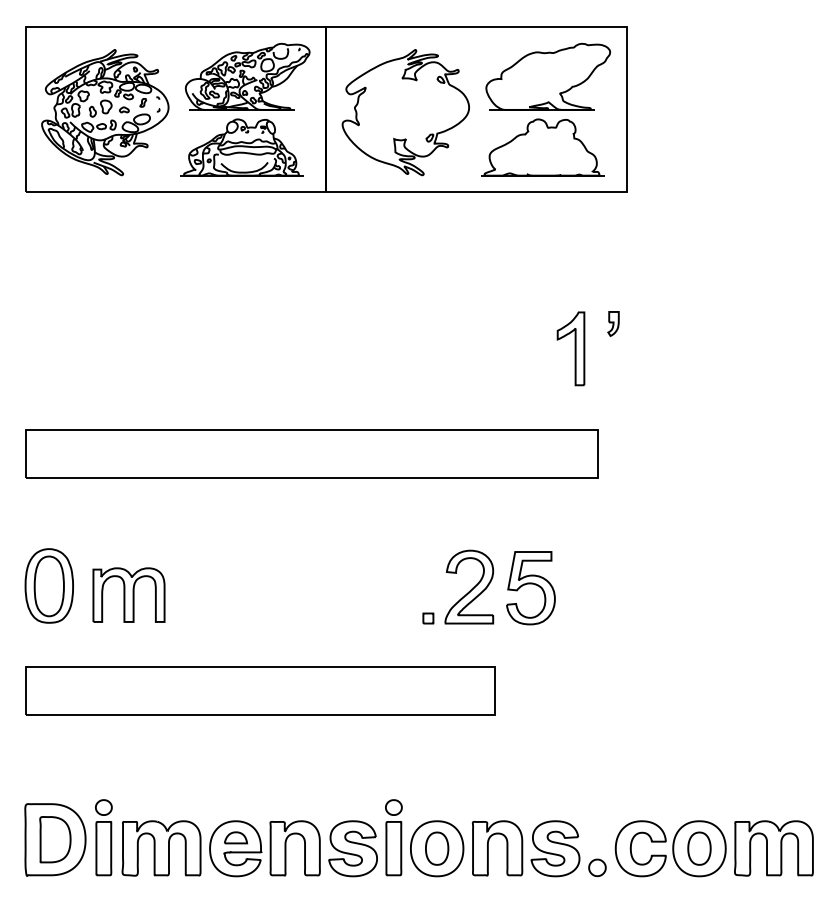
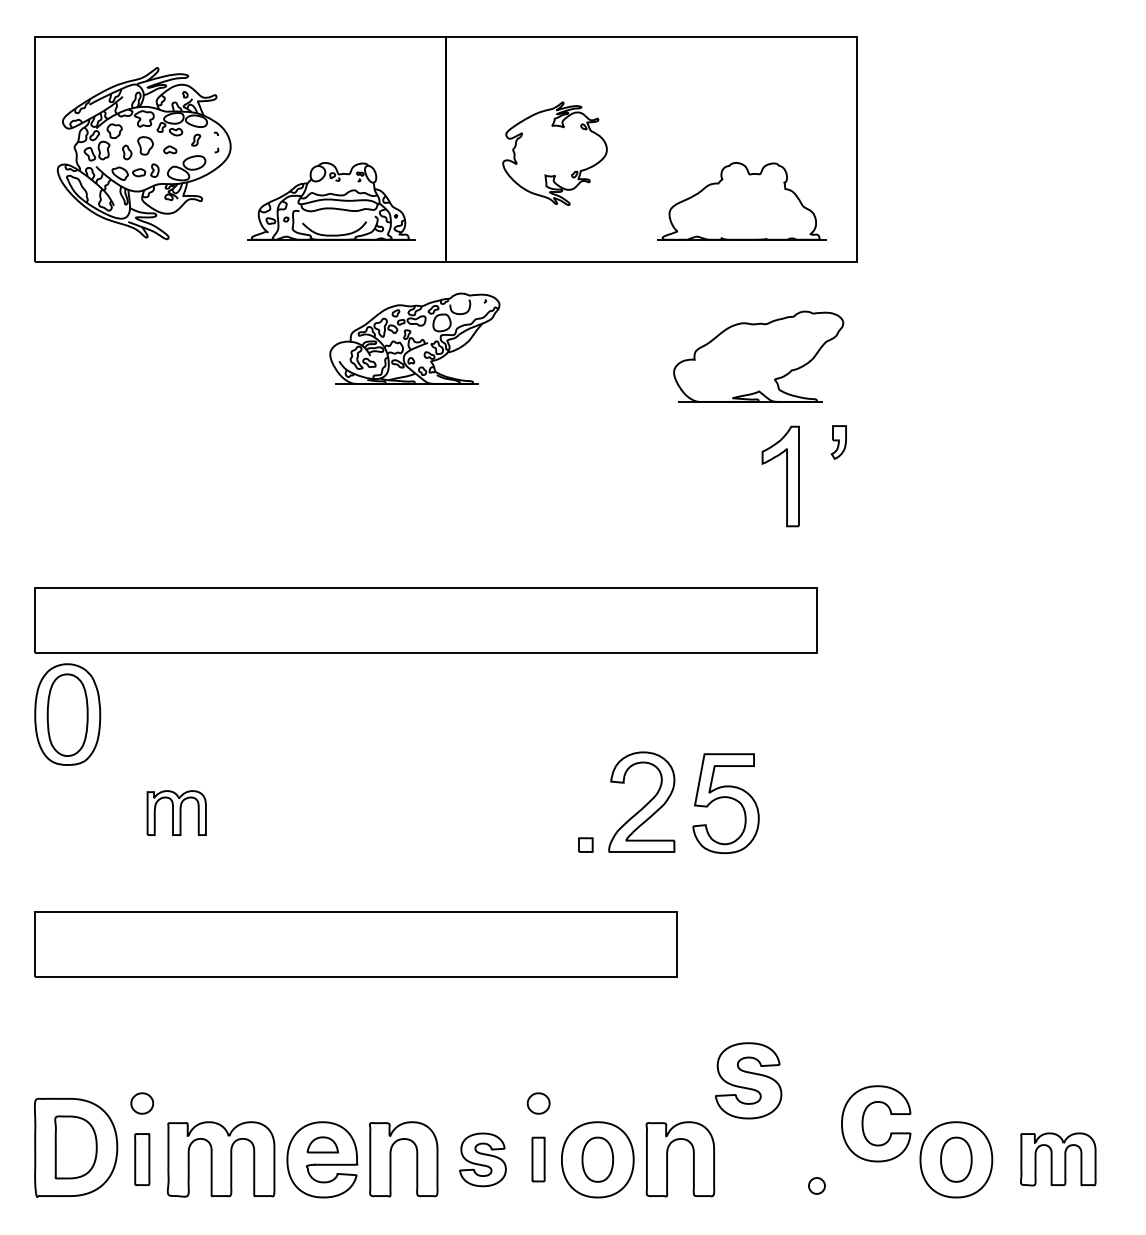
part: (247, 76) -> (414, 338), moved
part: (548, 76) -> (758, 356), moved
part: (405, 112) -> (554, 153), size x0.6
part: (49, 585) -> (67, 714), moved
part: (128, 594) -> (176, 812), size x0.6
part: (104, 848) -> (142, 1159), size x0.7
part: (352, 848) -> (482, 1159), size x0.7
part: (393, 848) -> (538, 1159), size x0.6
part: (555, 848) -> (748, 1080), moved
part: (631, 848) -> (863, 1123), moved
part: (774, 848) -> (1058, 1159), size x0.7
part: (597, 867) -> (816, 1185), size x0.7

